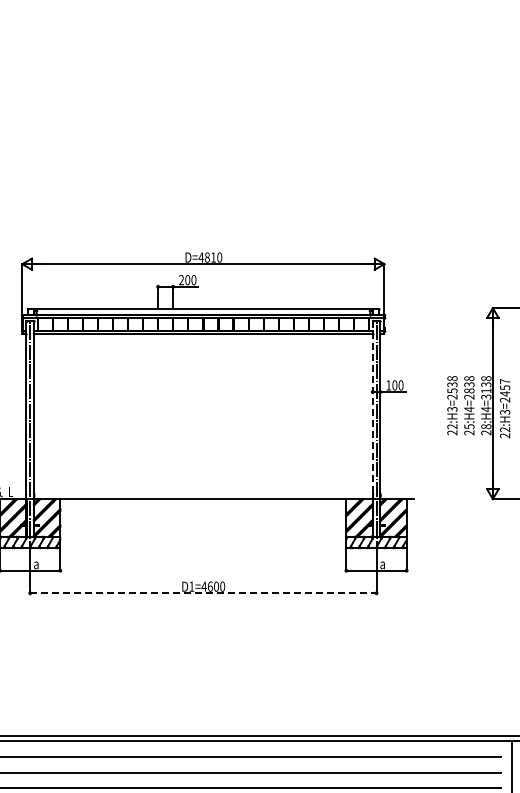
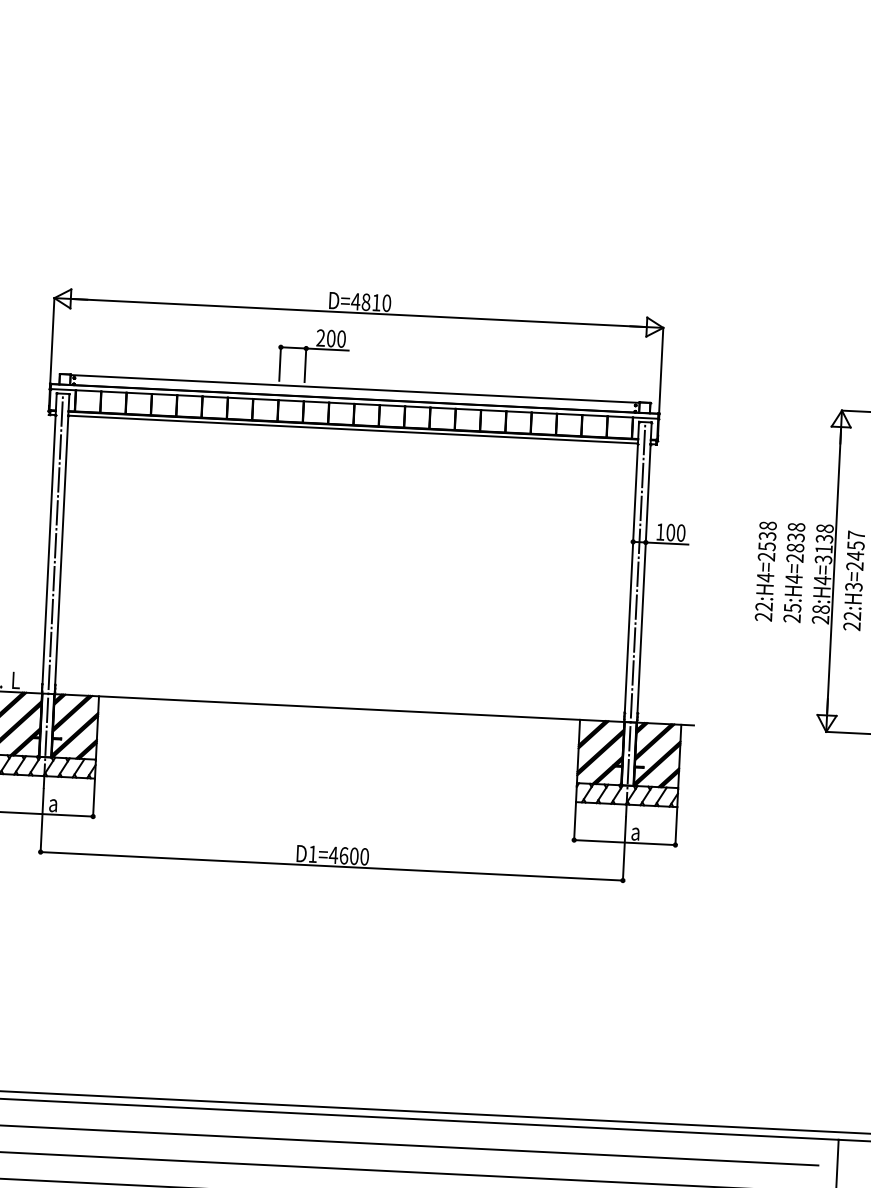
text: (452, 409) -> (765, 577), 22:H3=2538 -> 22:H4=2538
line: (372, 410) -> (631, 572), dashed -> solid
line: (203, 593) -> (331, 866), dashed -> solid

